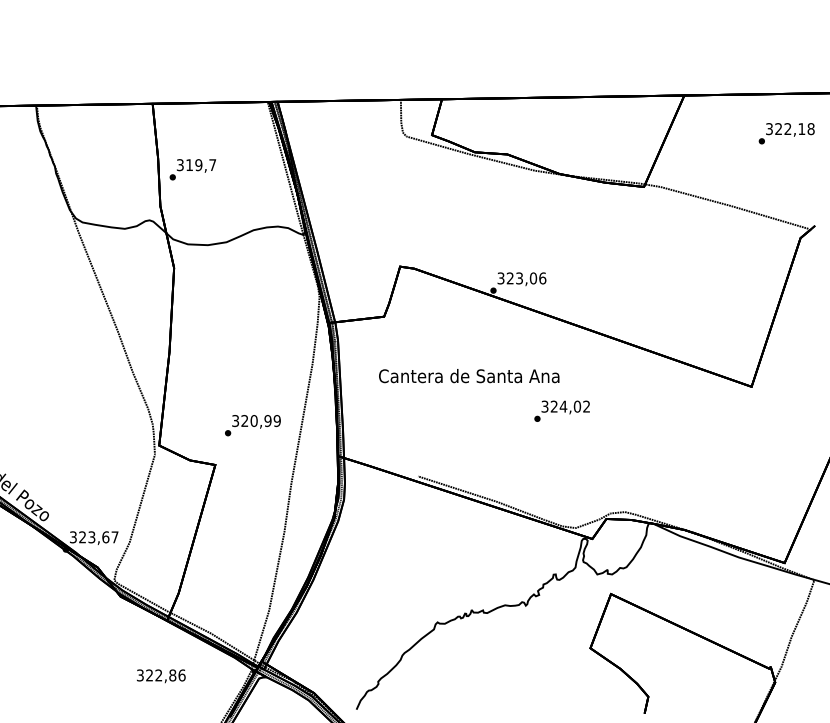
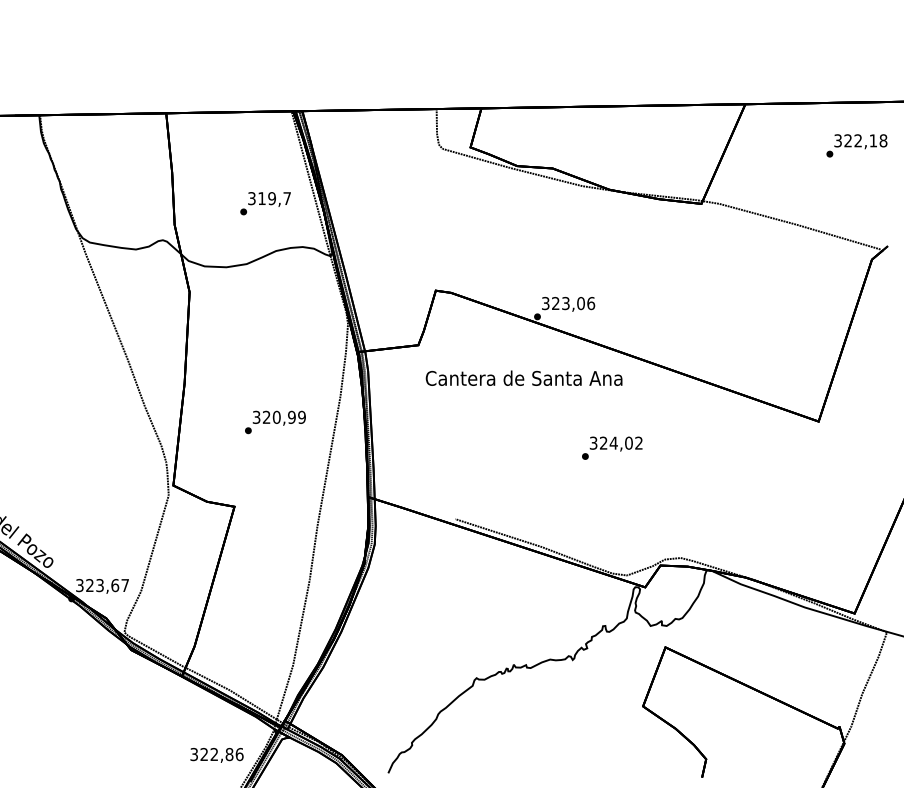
text: (192, 169) -> (265, 203), moved
text: (469, 376) -> (524, 378), moved
text: (252, 425) -> (274, 422), moved
text: (161, 676) -> (217, 755), moved

